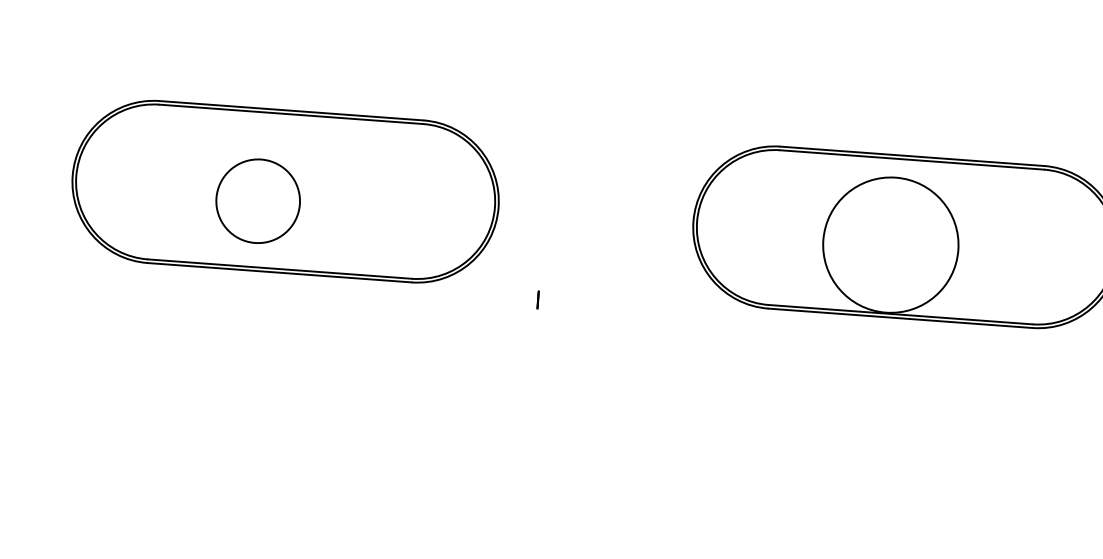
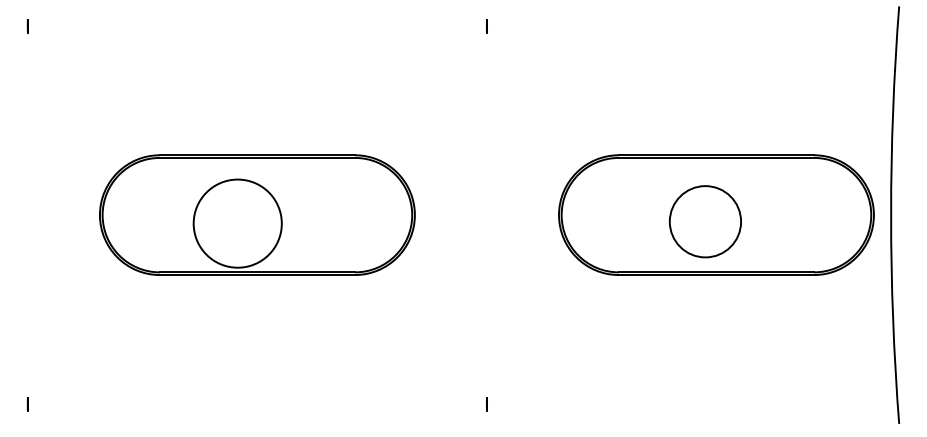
circle: (257, 201) -> (237, 223), size x1.43
circle: (890, 244) -> (705, 221), size x0.71
line: (537, 300) -> (486, 404), moved

